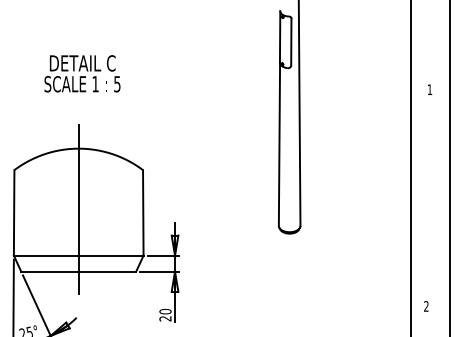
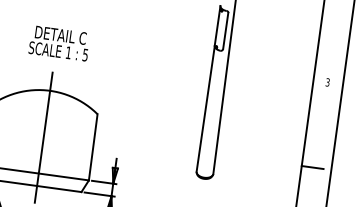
text: (82, 73) -> (59, 43), moved
text: (429, 89) -> (327, 82), 1 -> 3
line: (425, 200) -> (312, 167), added

